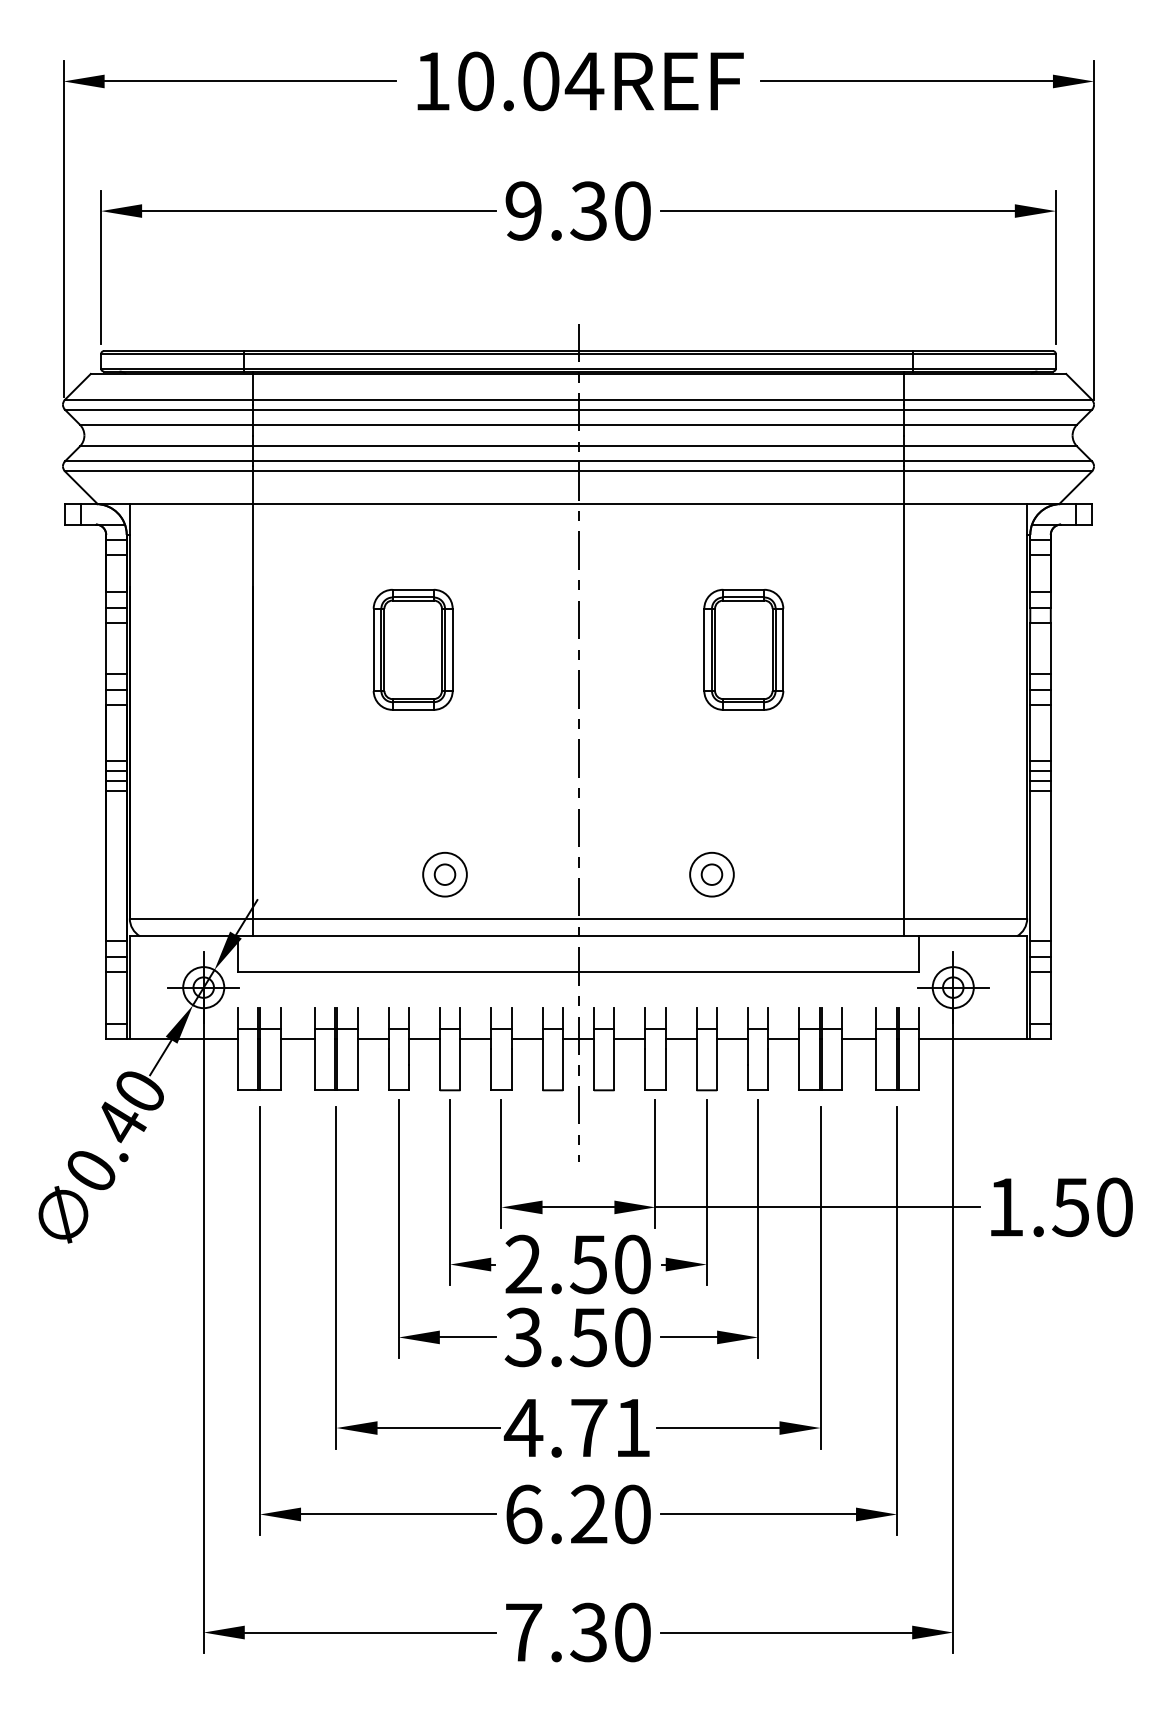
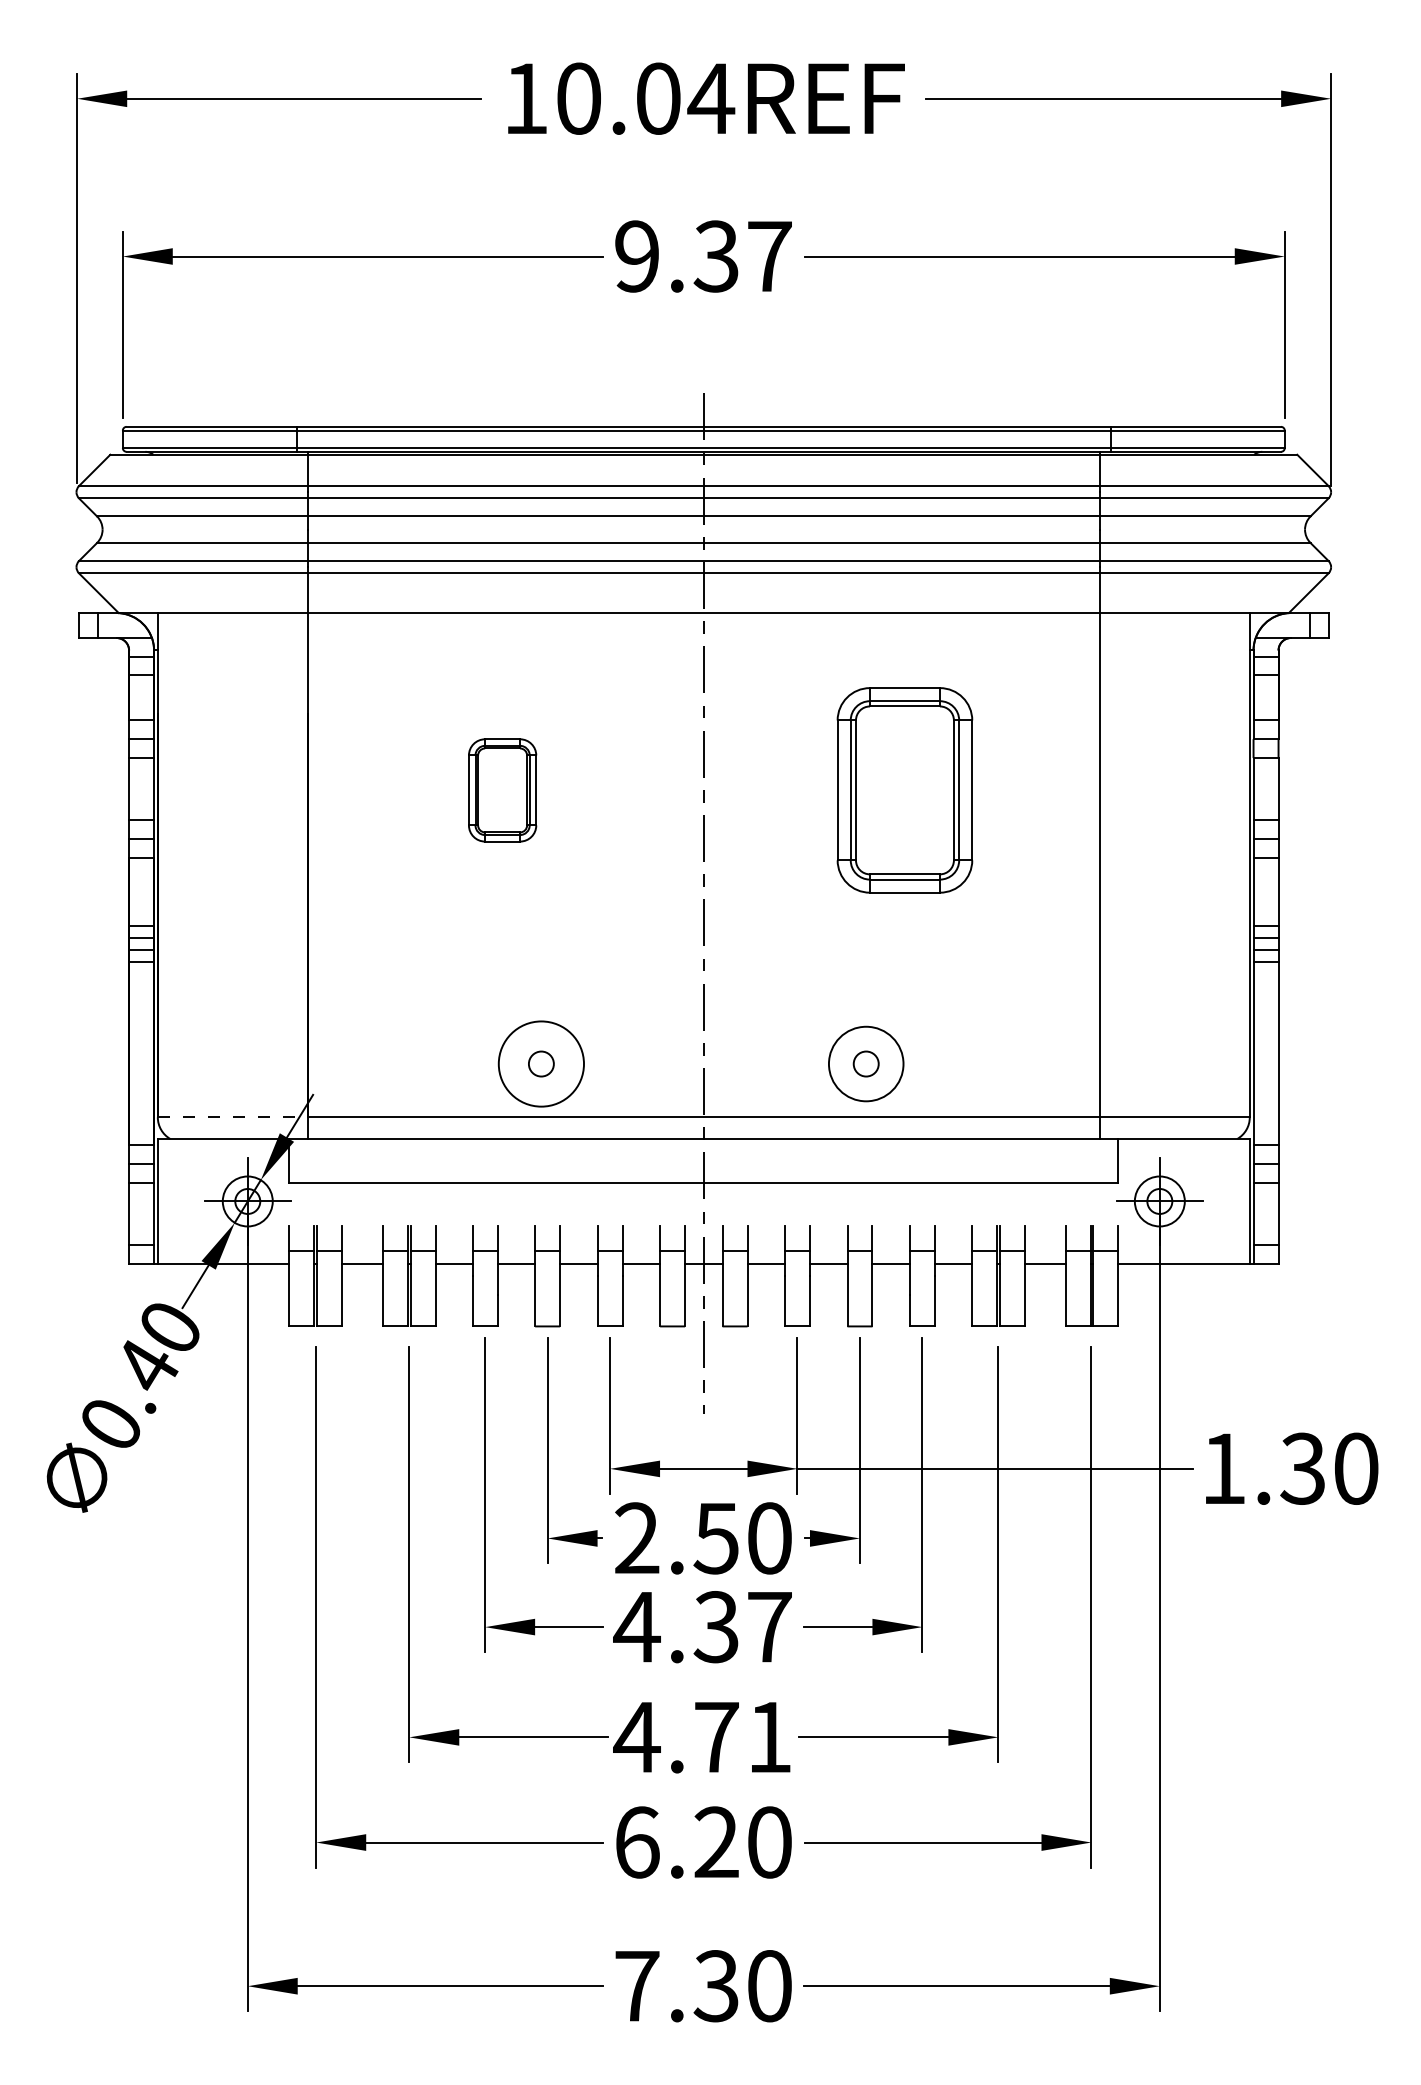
text: (632, 211) -> (769, 256), 9.30 -> 9.37
part: (413, 649) -> (502, 790), size x0.7
part: (743, 649) -> (904, 790), size x1.4
circle: (445, 874) -> (541, 1063), size x1.6
circle: (711, 874) -> (865, 1063), size x1.4
line: (191, 918) -> (232, 1117), solid -> dashed
text: (1070, 1207) -> (1302, 1468), 1.50 -> 1.30
text: (577, 1337) -> (702, 1627), 3.50 -> 4.37

